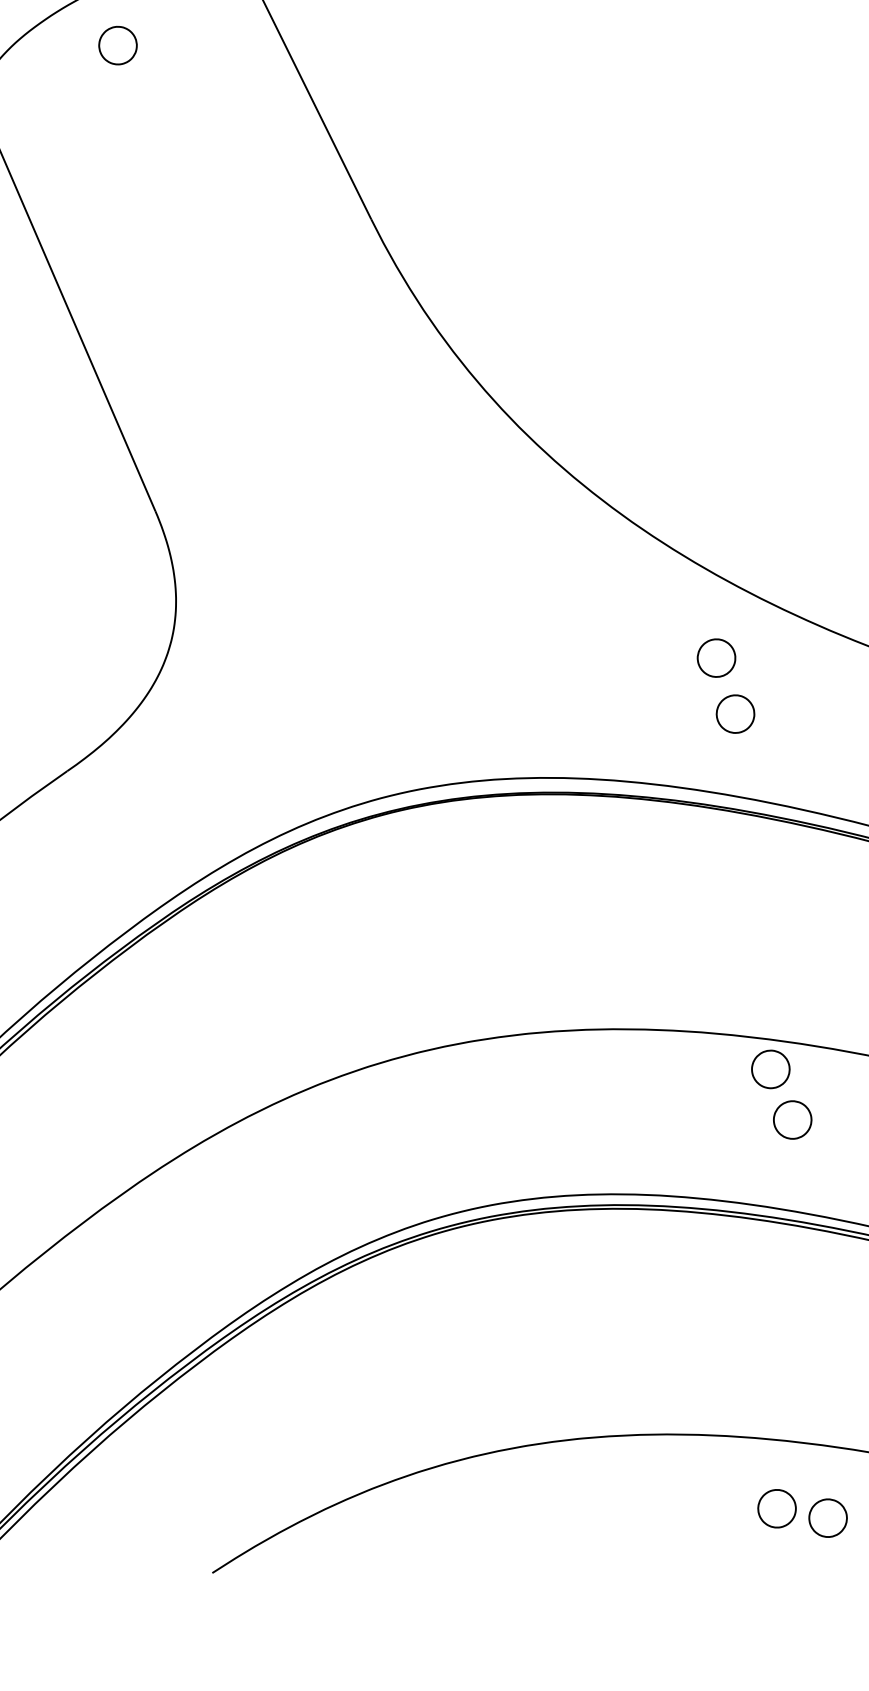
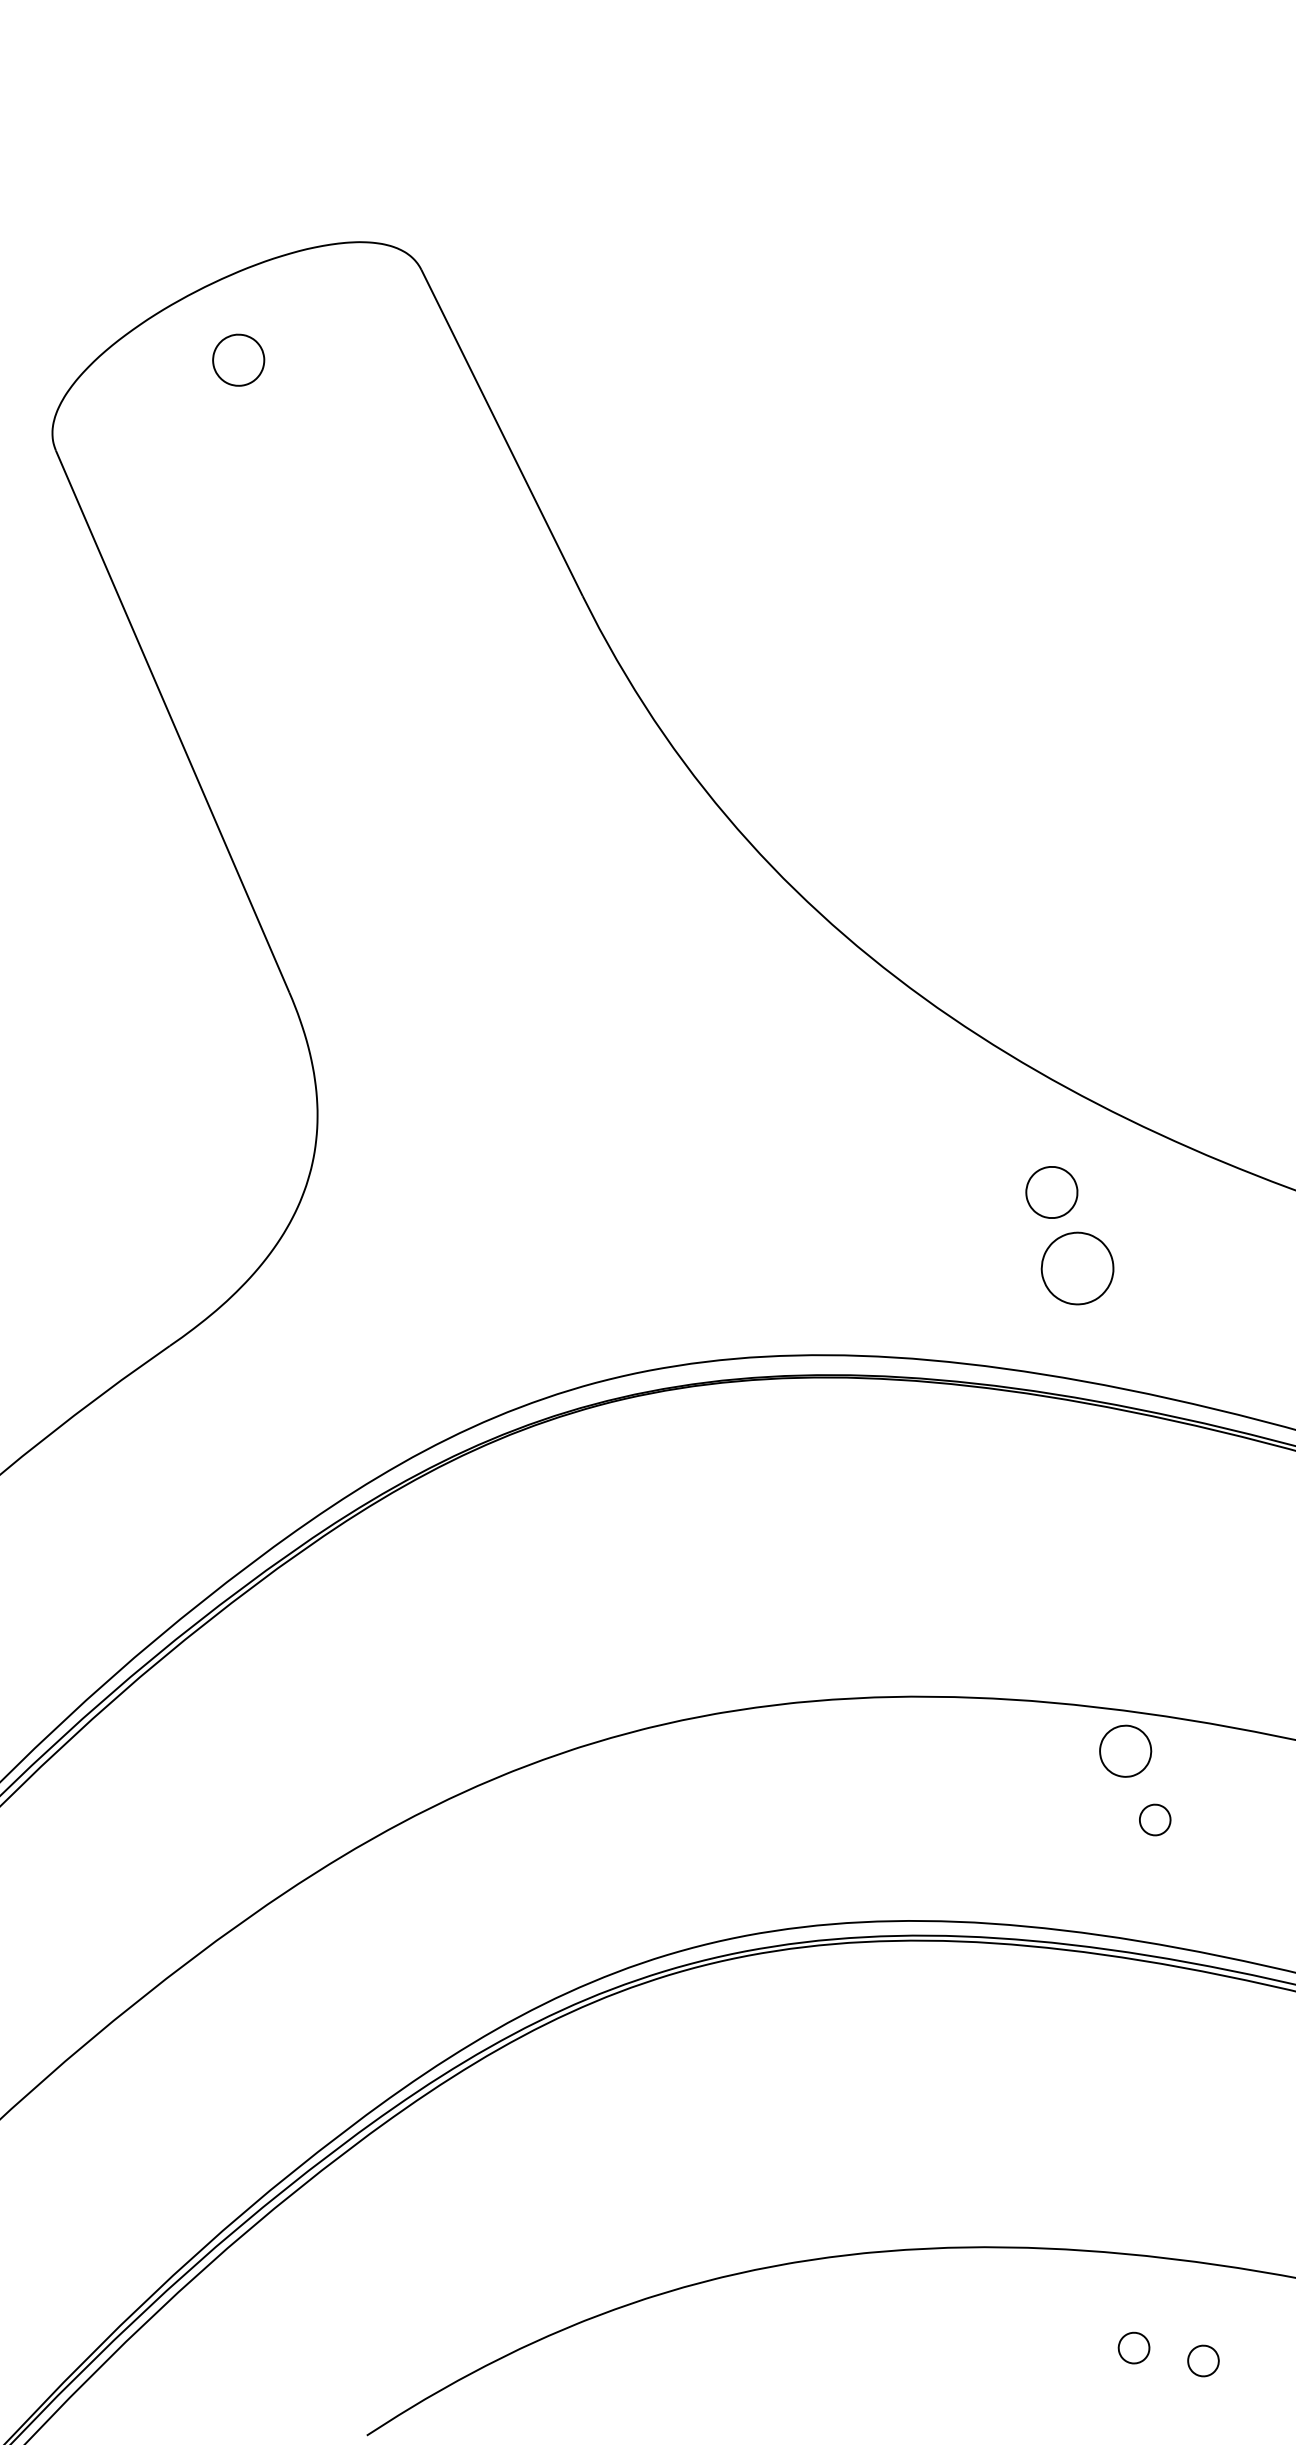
part: (735, 714) -> (1077, 1268), size x1.4
part: (792, 1119) -> (1154, 1819), size x0.6
part: (776, 1508) -> (1133, 2347), size x0.6
part: (828, 1517) -> (1203, 2360), size x0.6

